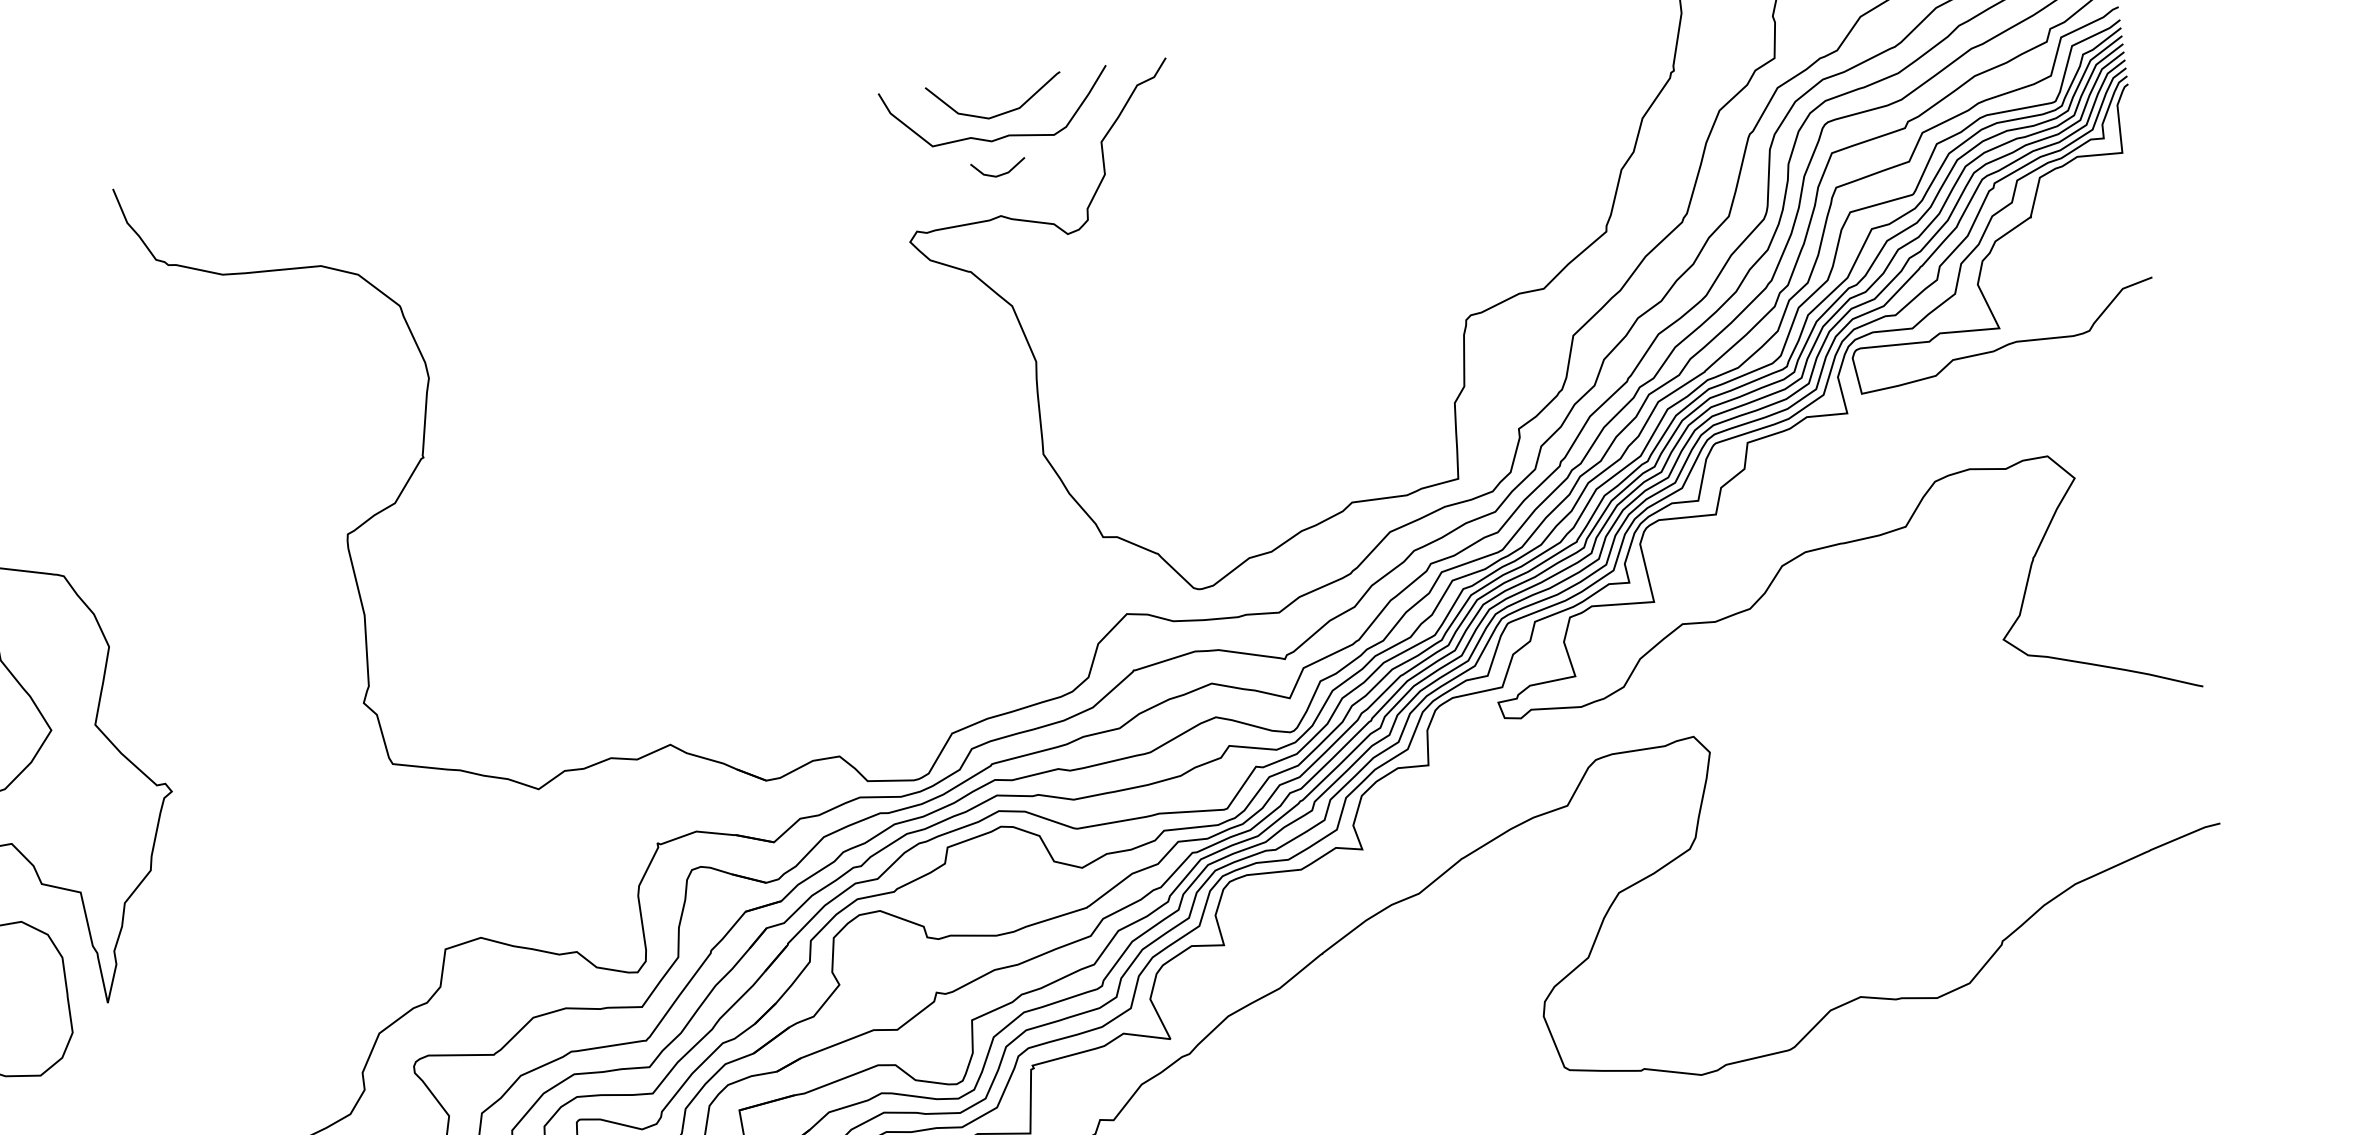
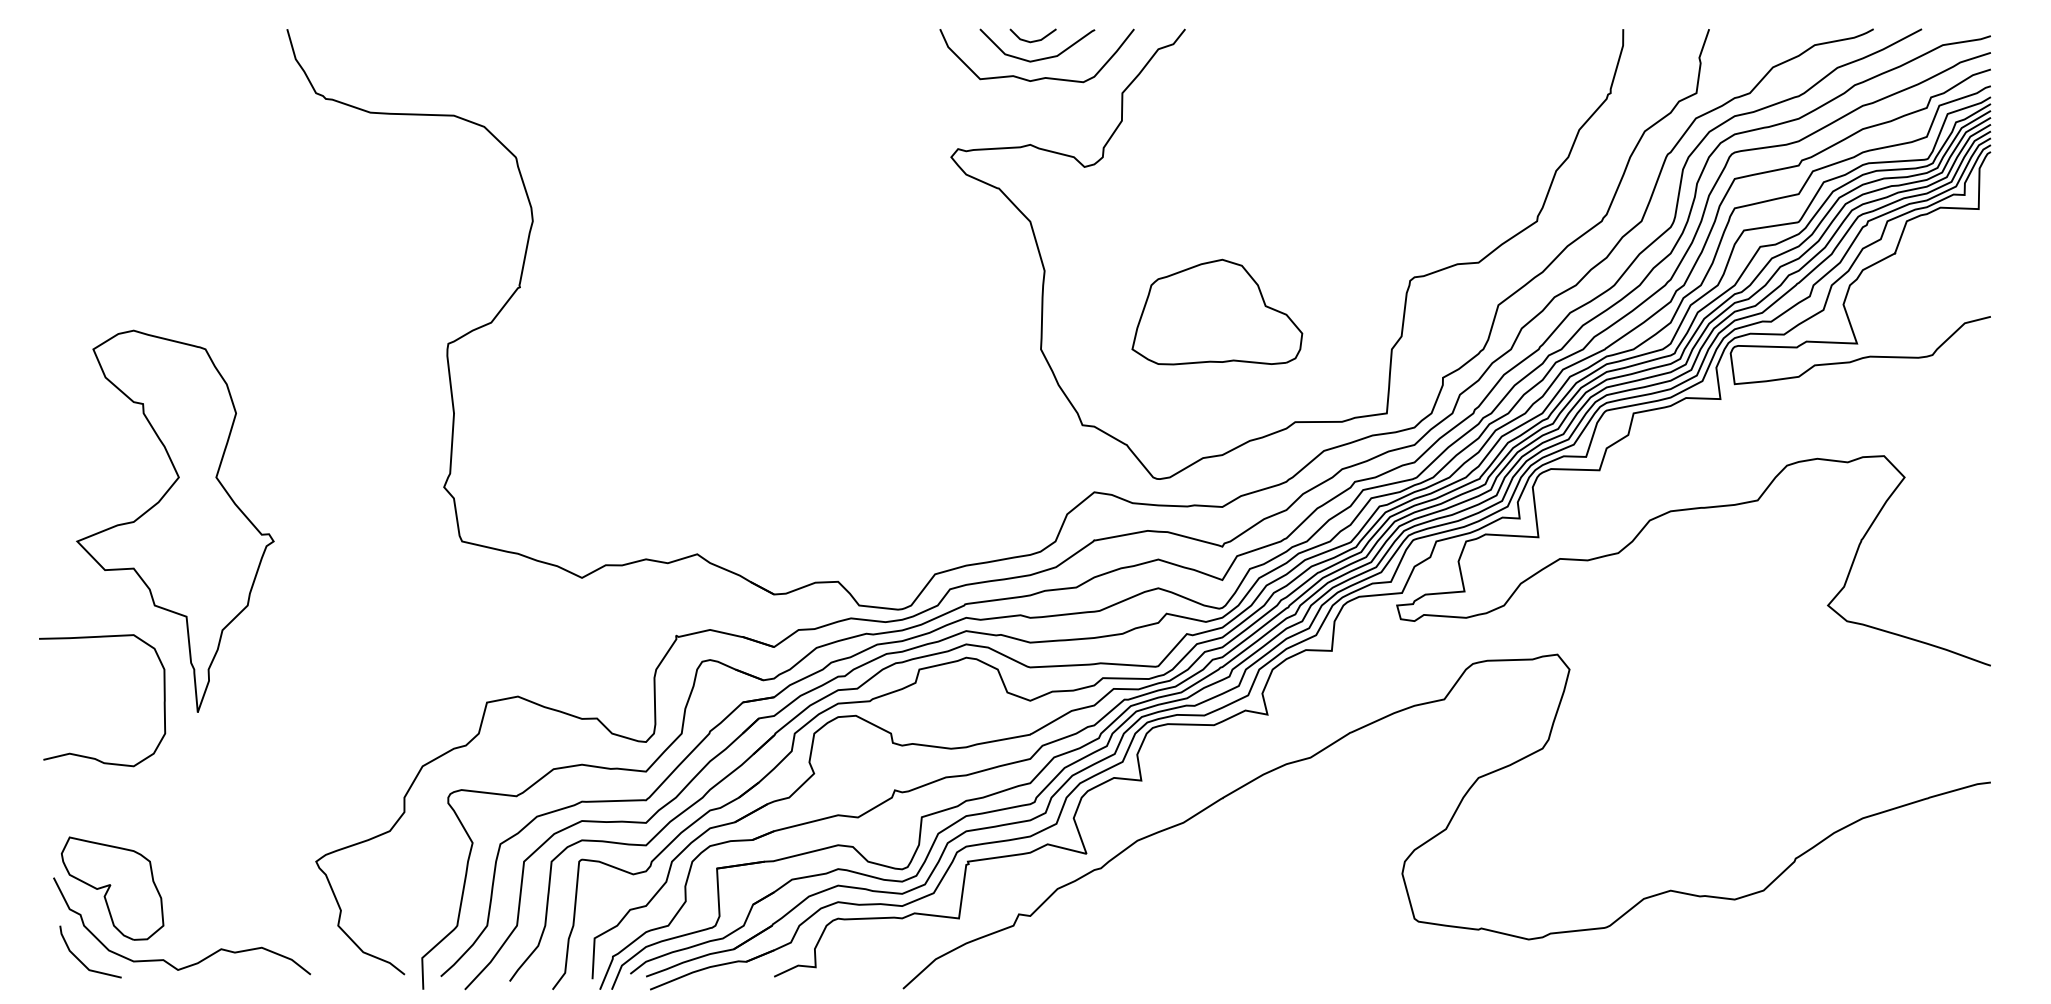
line: (998, 174) -> (1032, 40), moved
part: (1244, 384) -> (1217, 311), added

